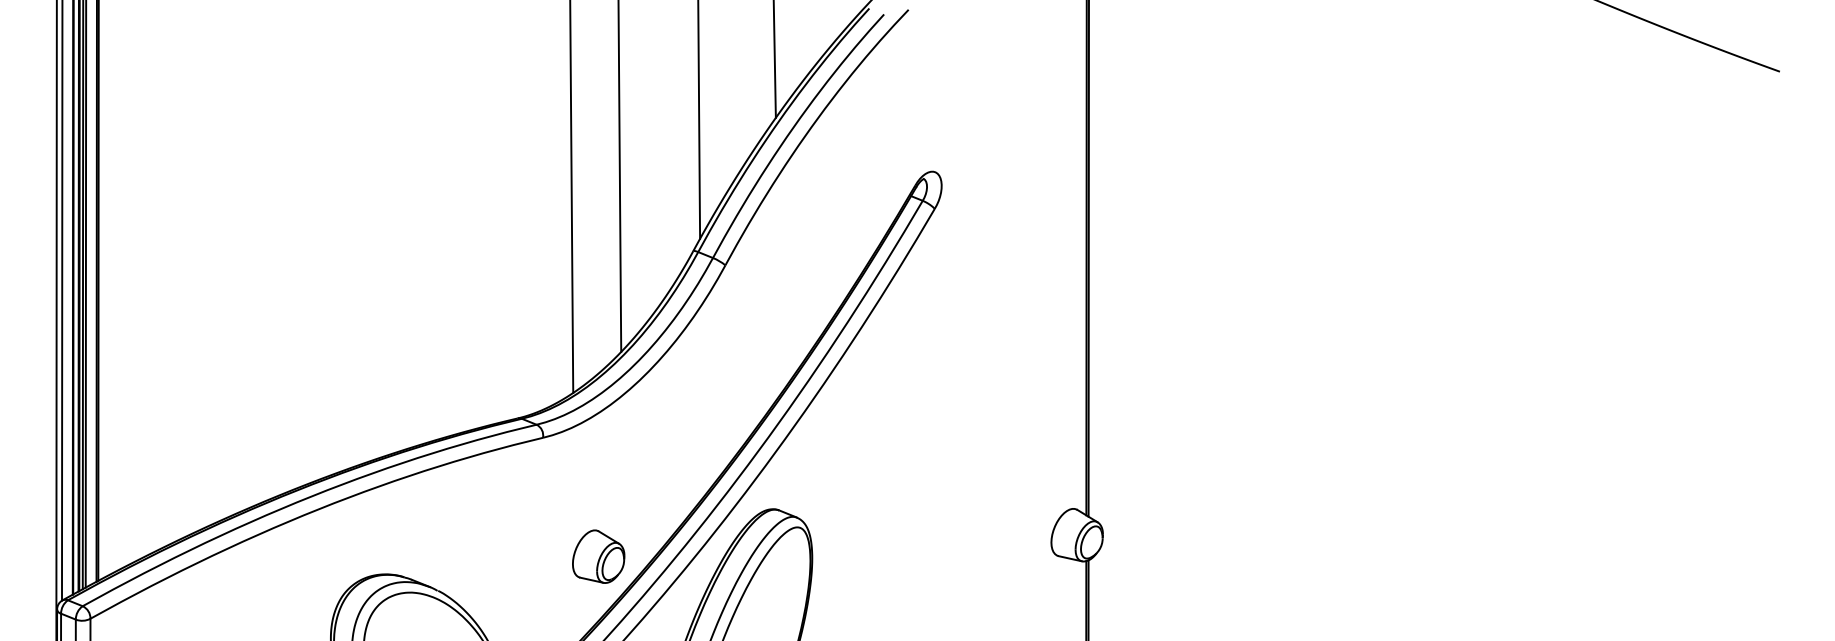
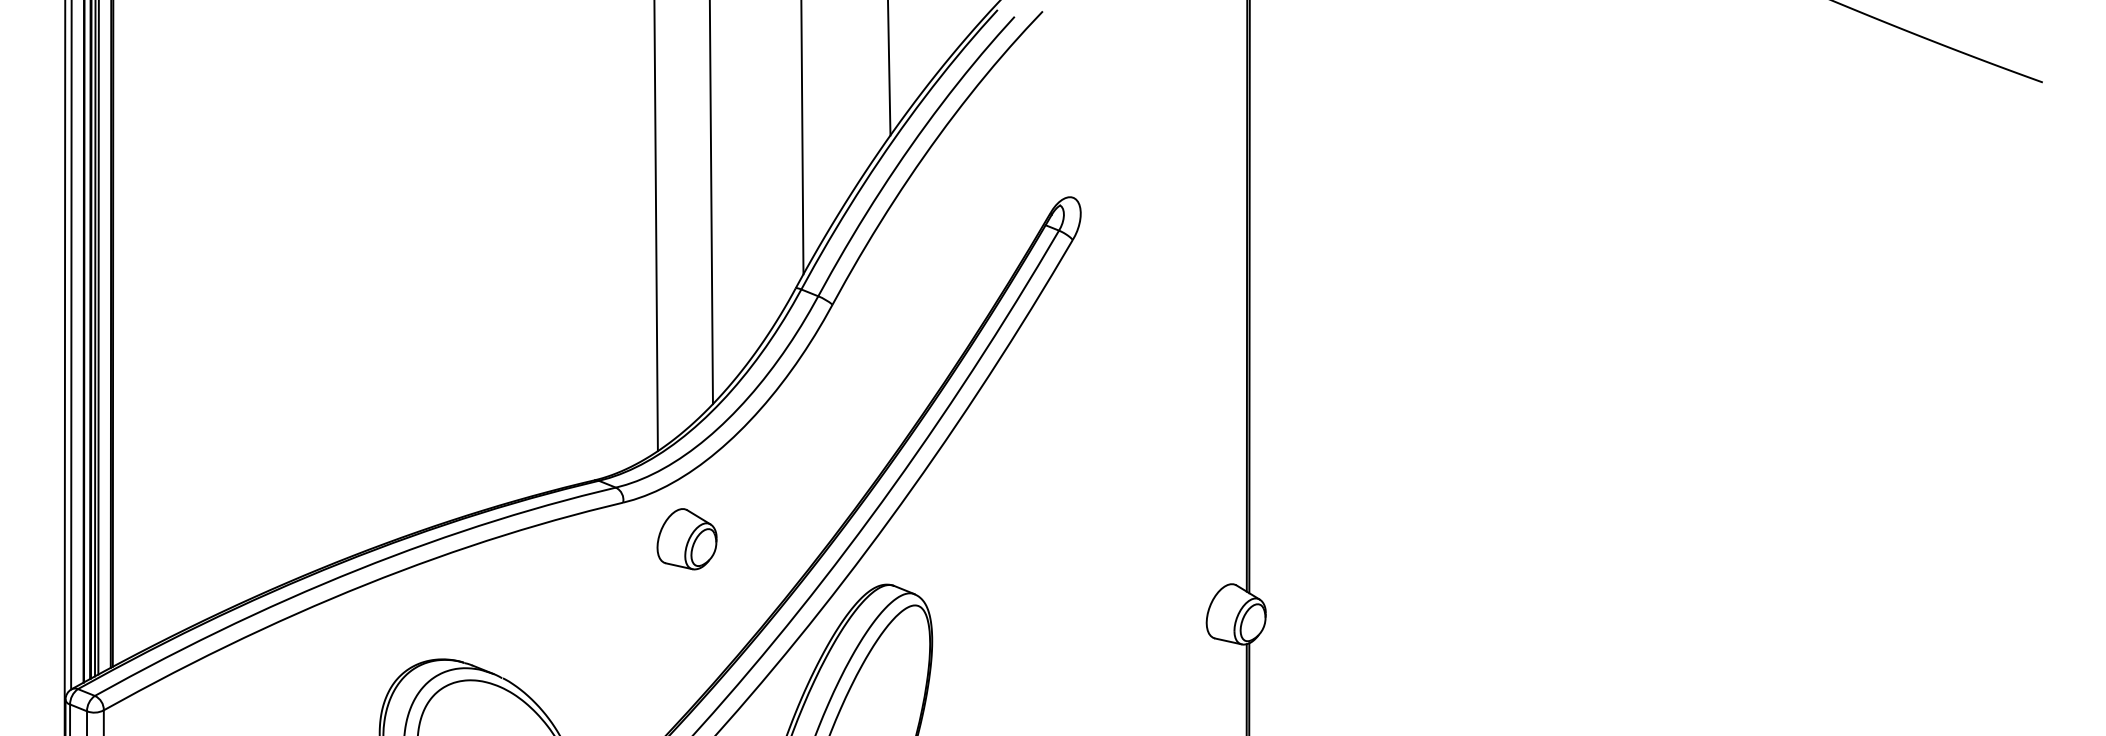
part: (598, 556) -> (686, 539), moved

